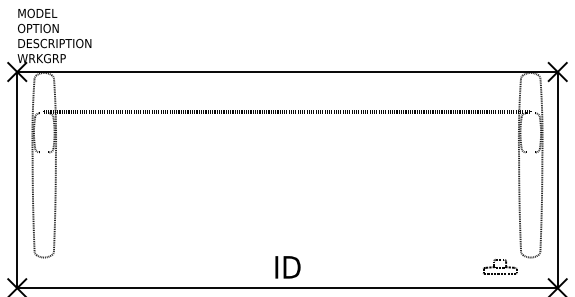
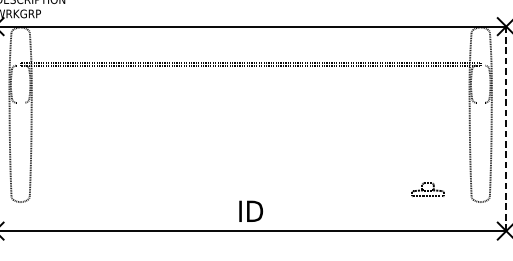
line: (557, 180) -> (506, 129), solid -> dashed
part: (500, 266) -> (428, 189), moved

